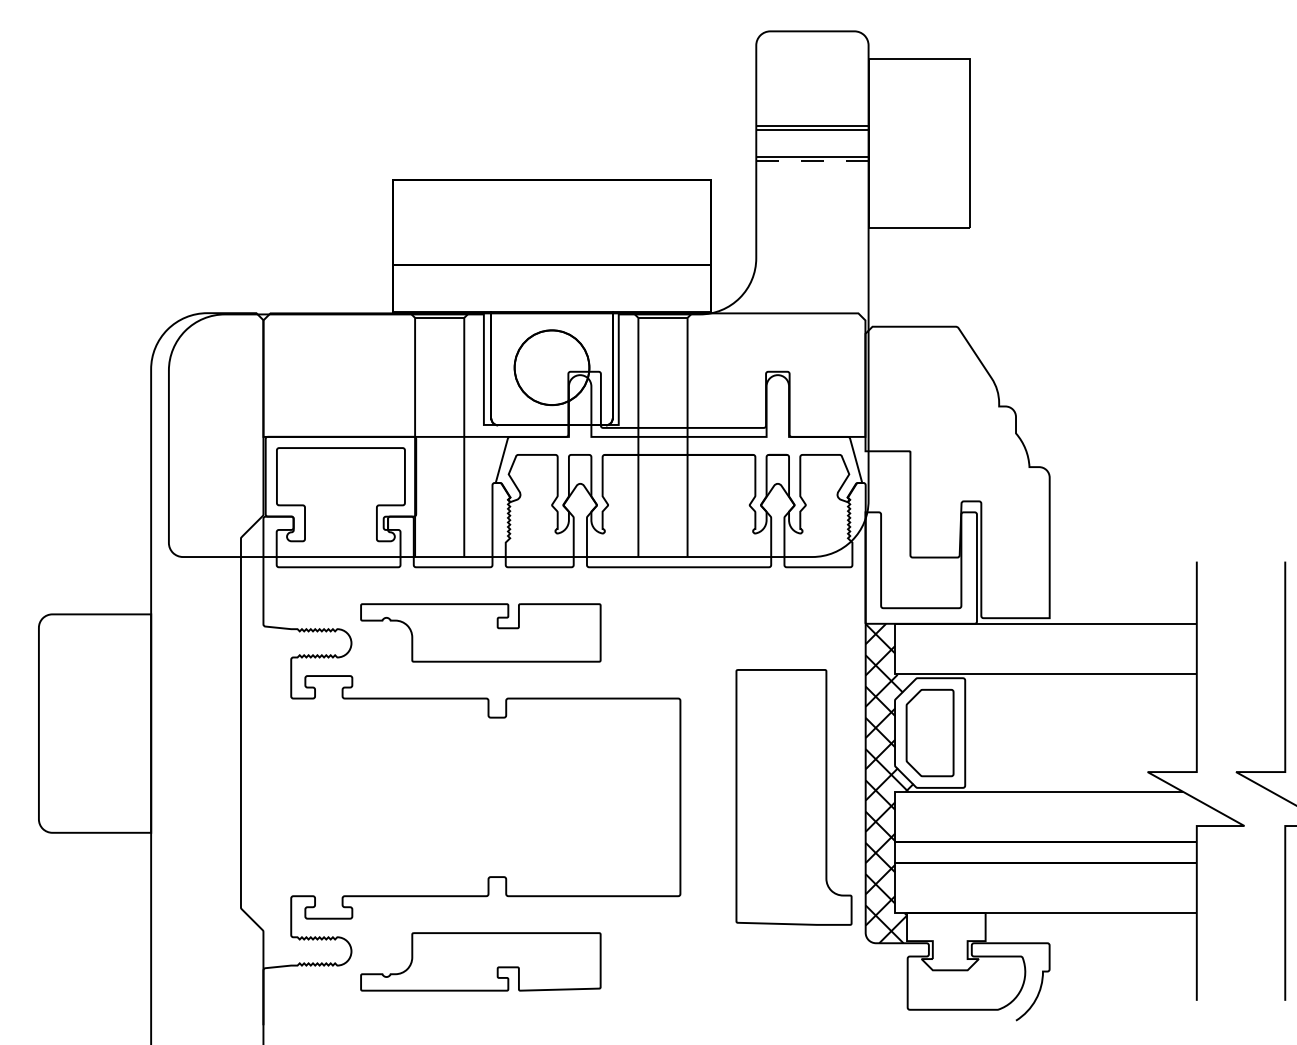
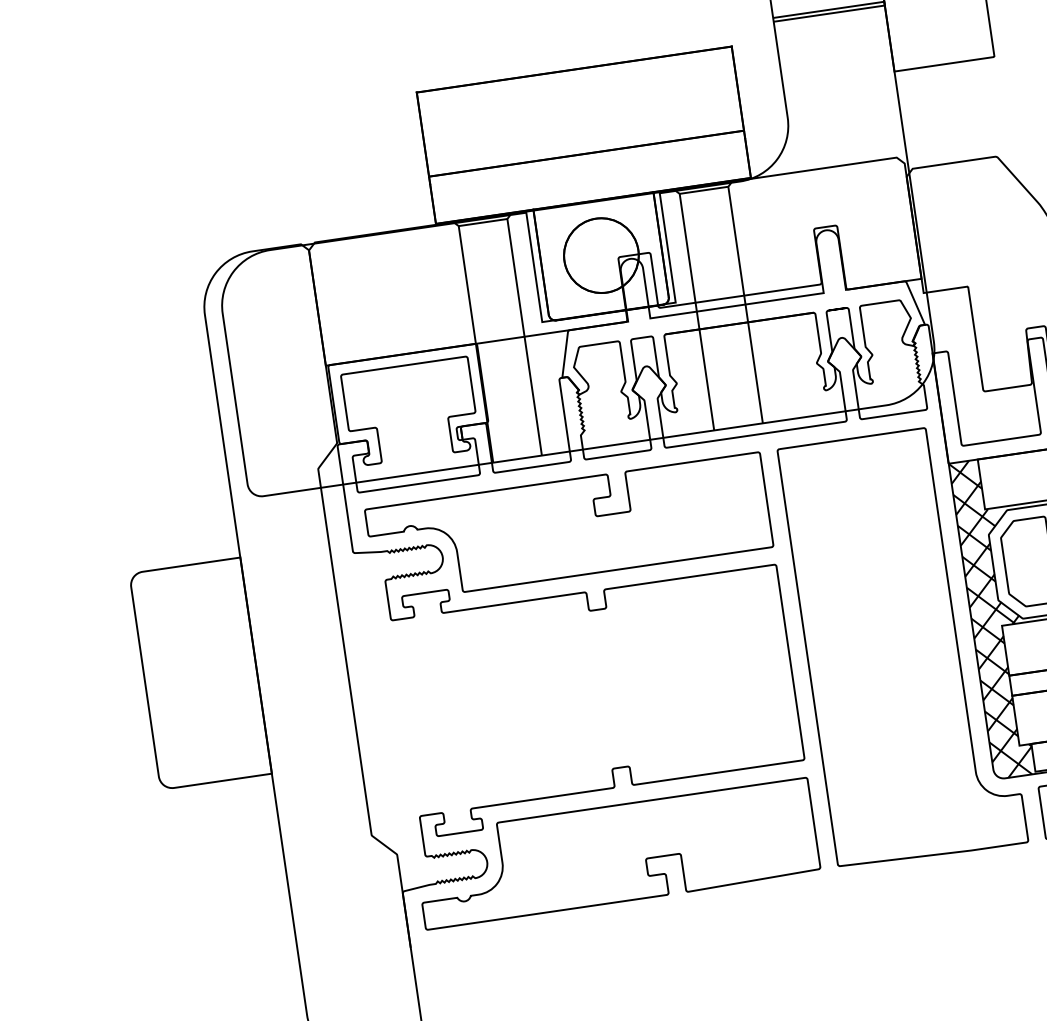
line: (811, 161) -> (828, 14), dashed -> solid
part: (480, 632) -> (568, 527), size x1.67
part: (793, 797) -> (902, 646), size x1.67
part: (480, 961) -> (616, 853), size x1.67

